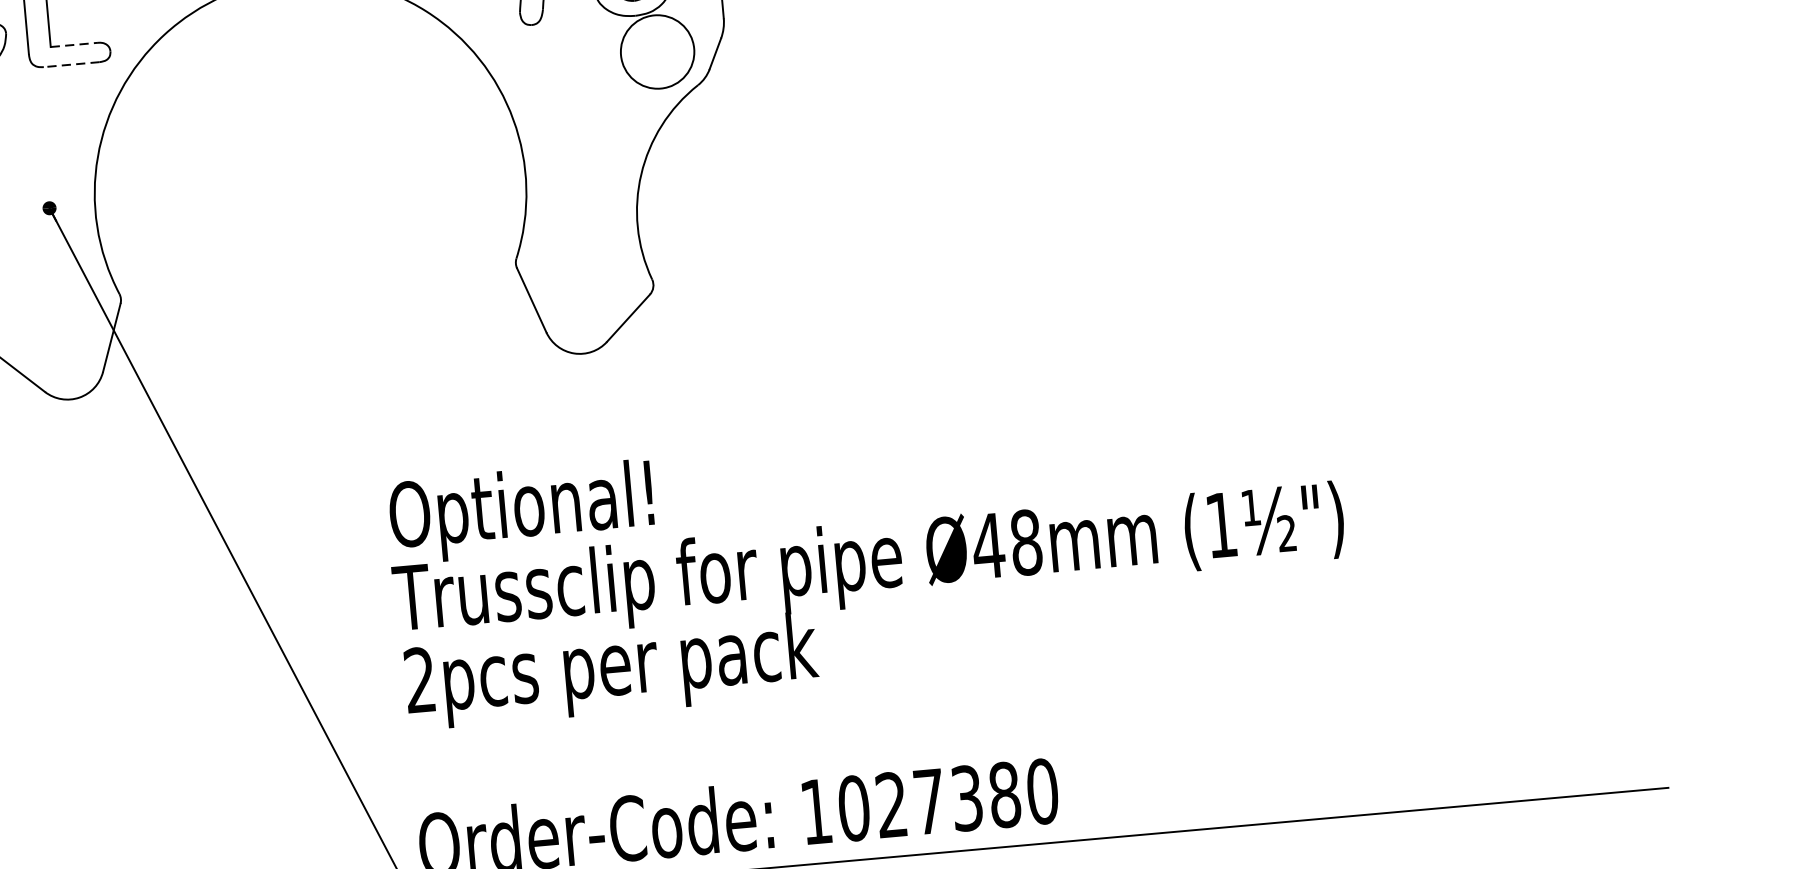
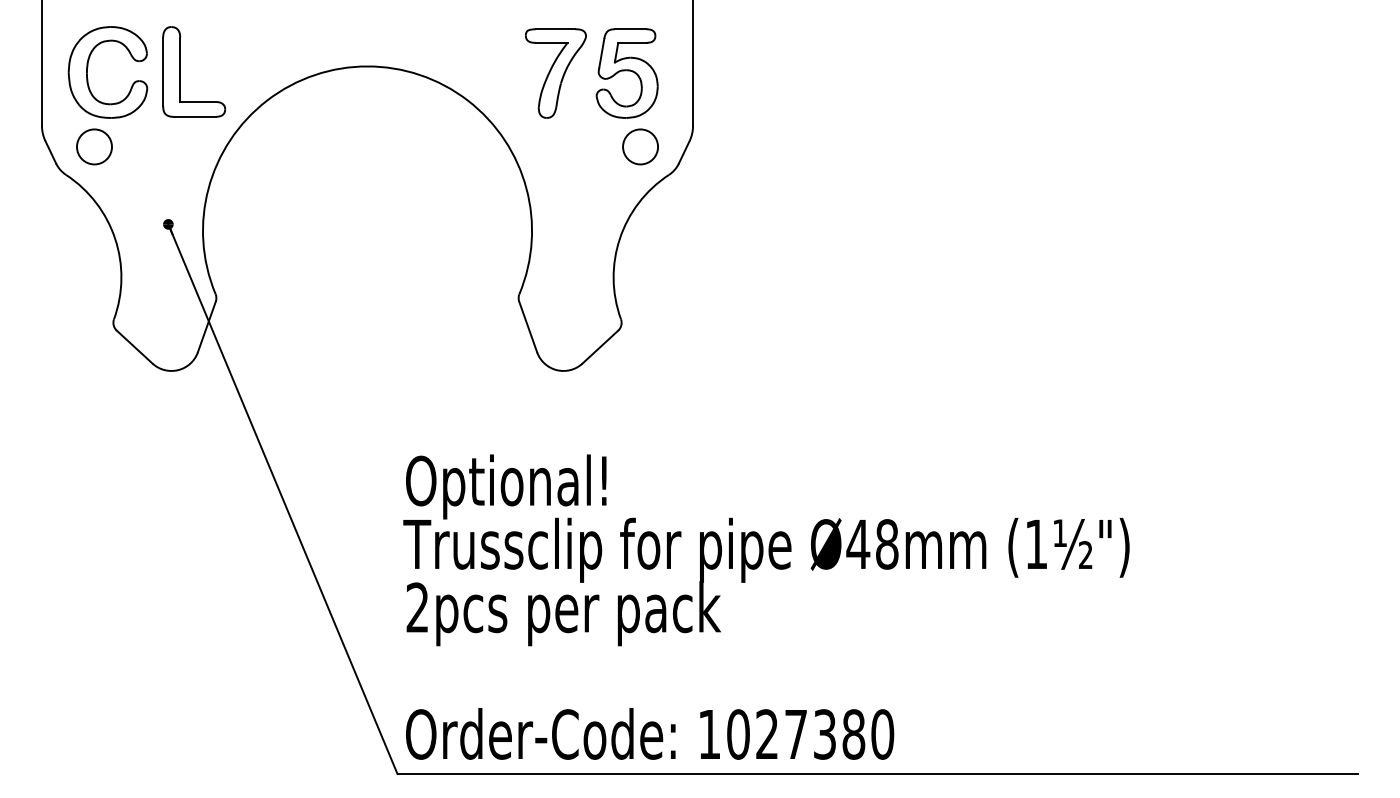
line: (74, 45) -> (198, 102), dashed -> solid
circle: (657, 51) -> (640, 146), size x0.62
line: (71, 64) -> (194, 116), dashed -> solid

